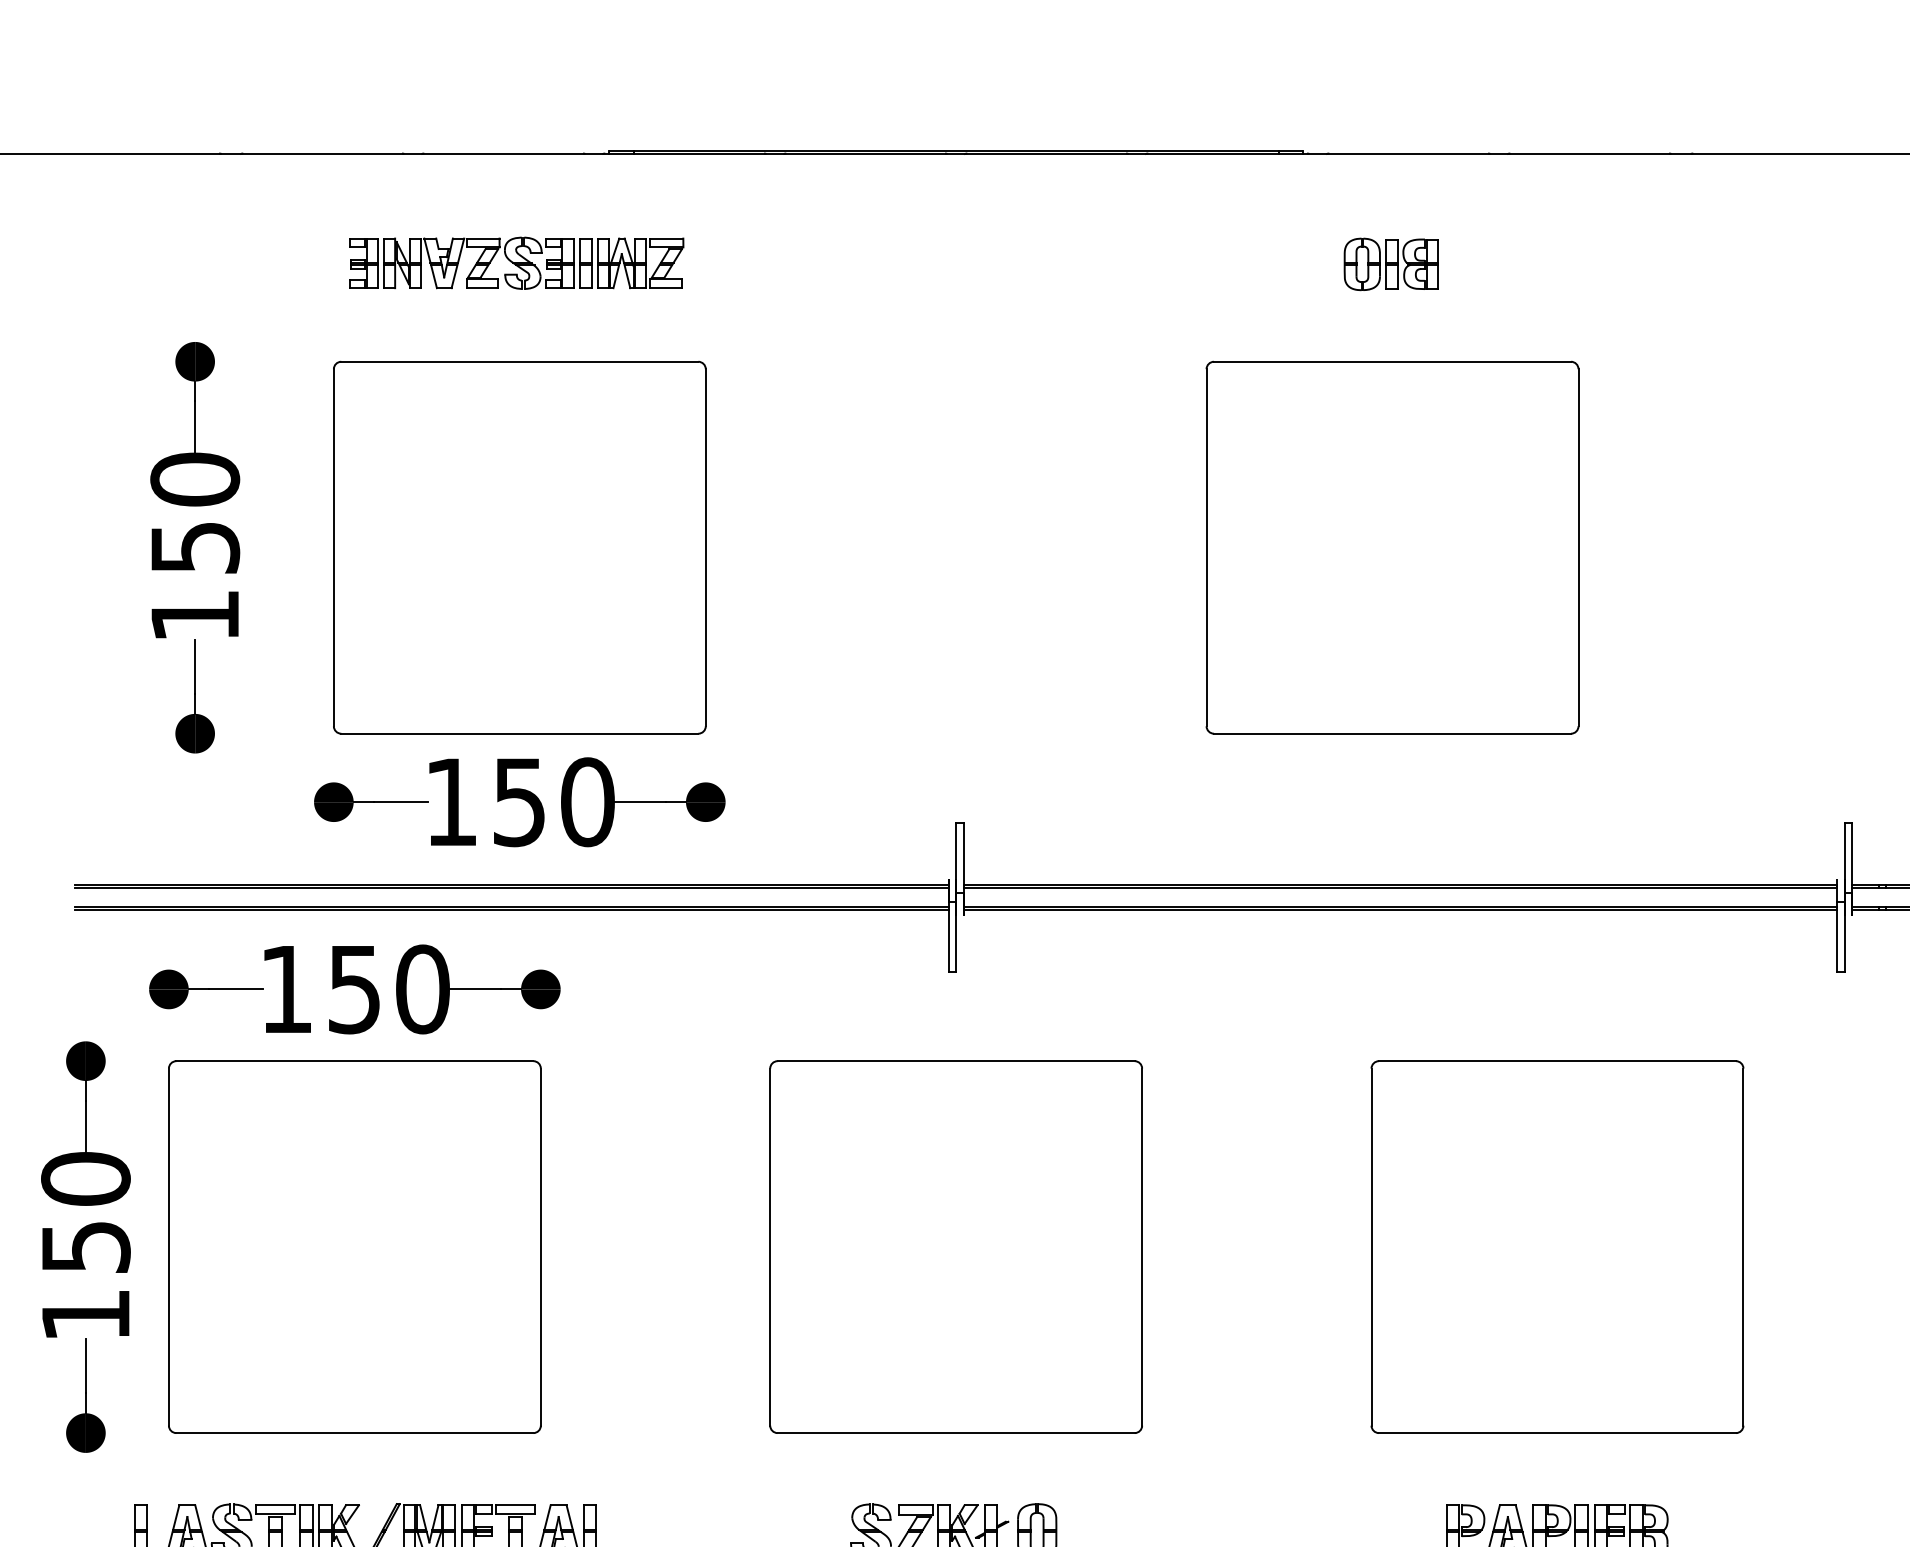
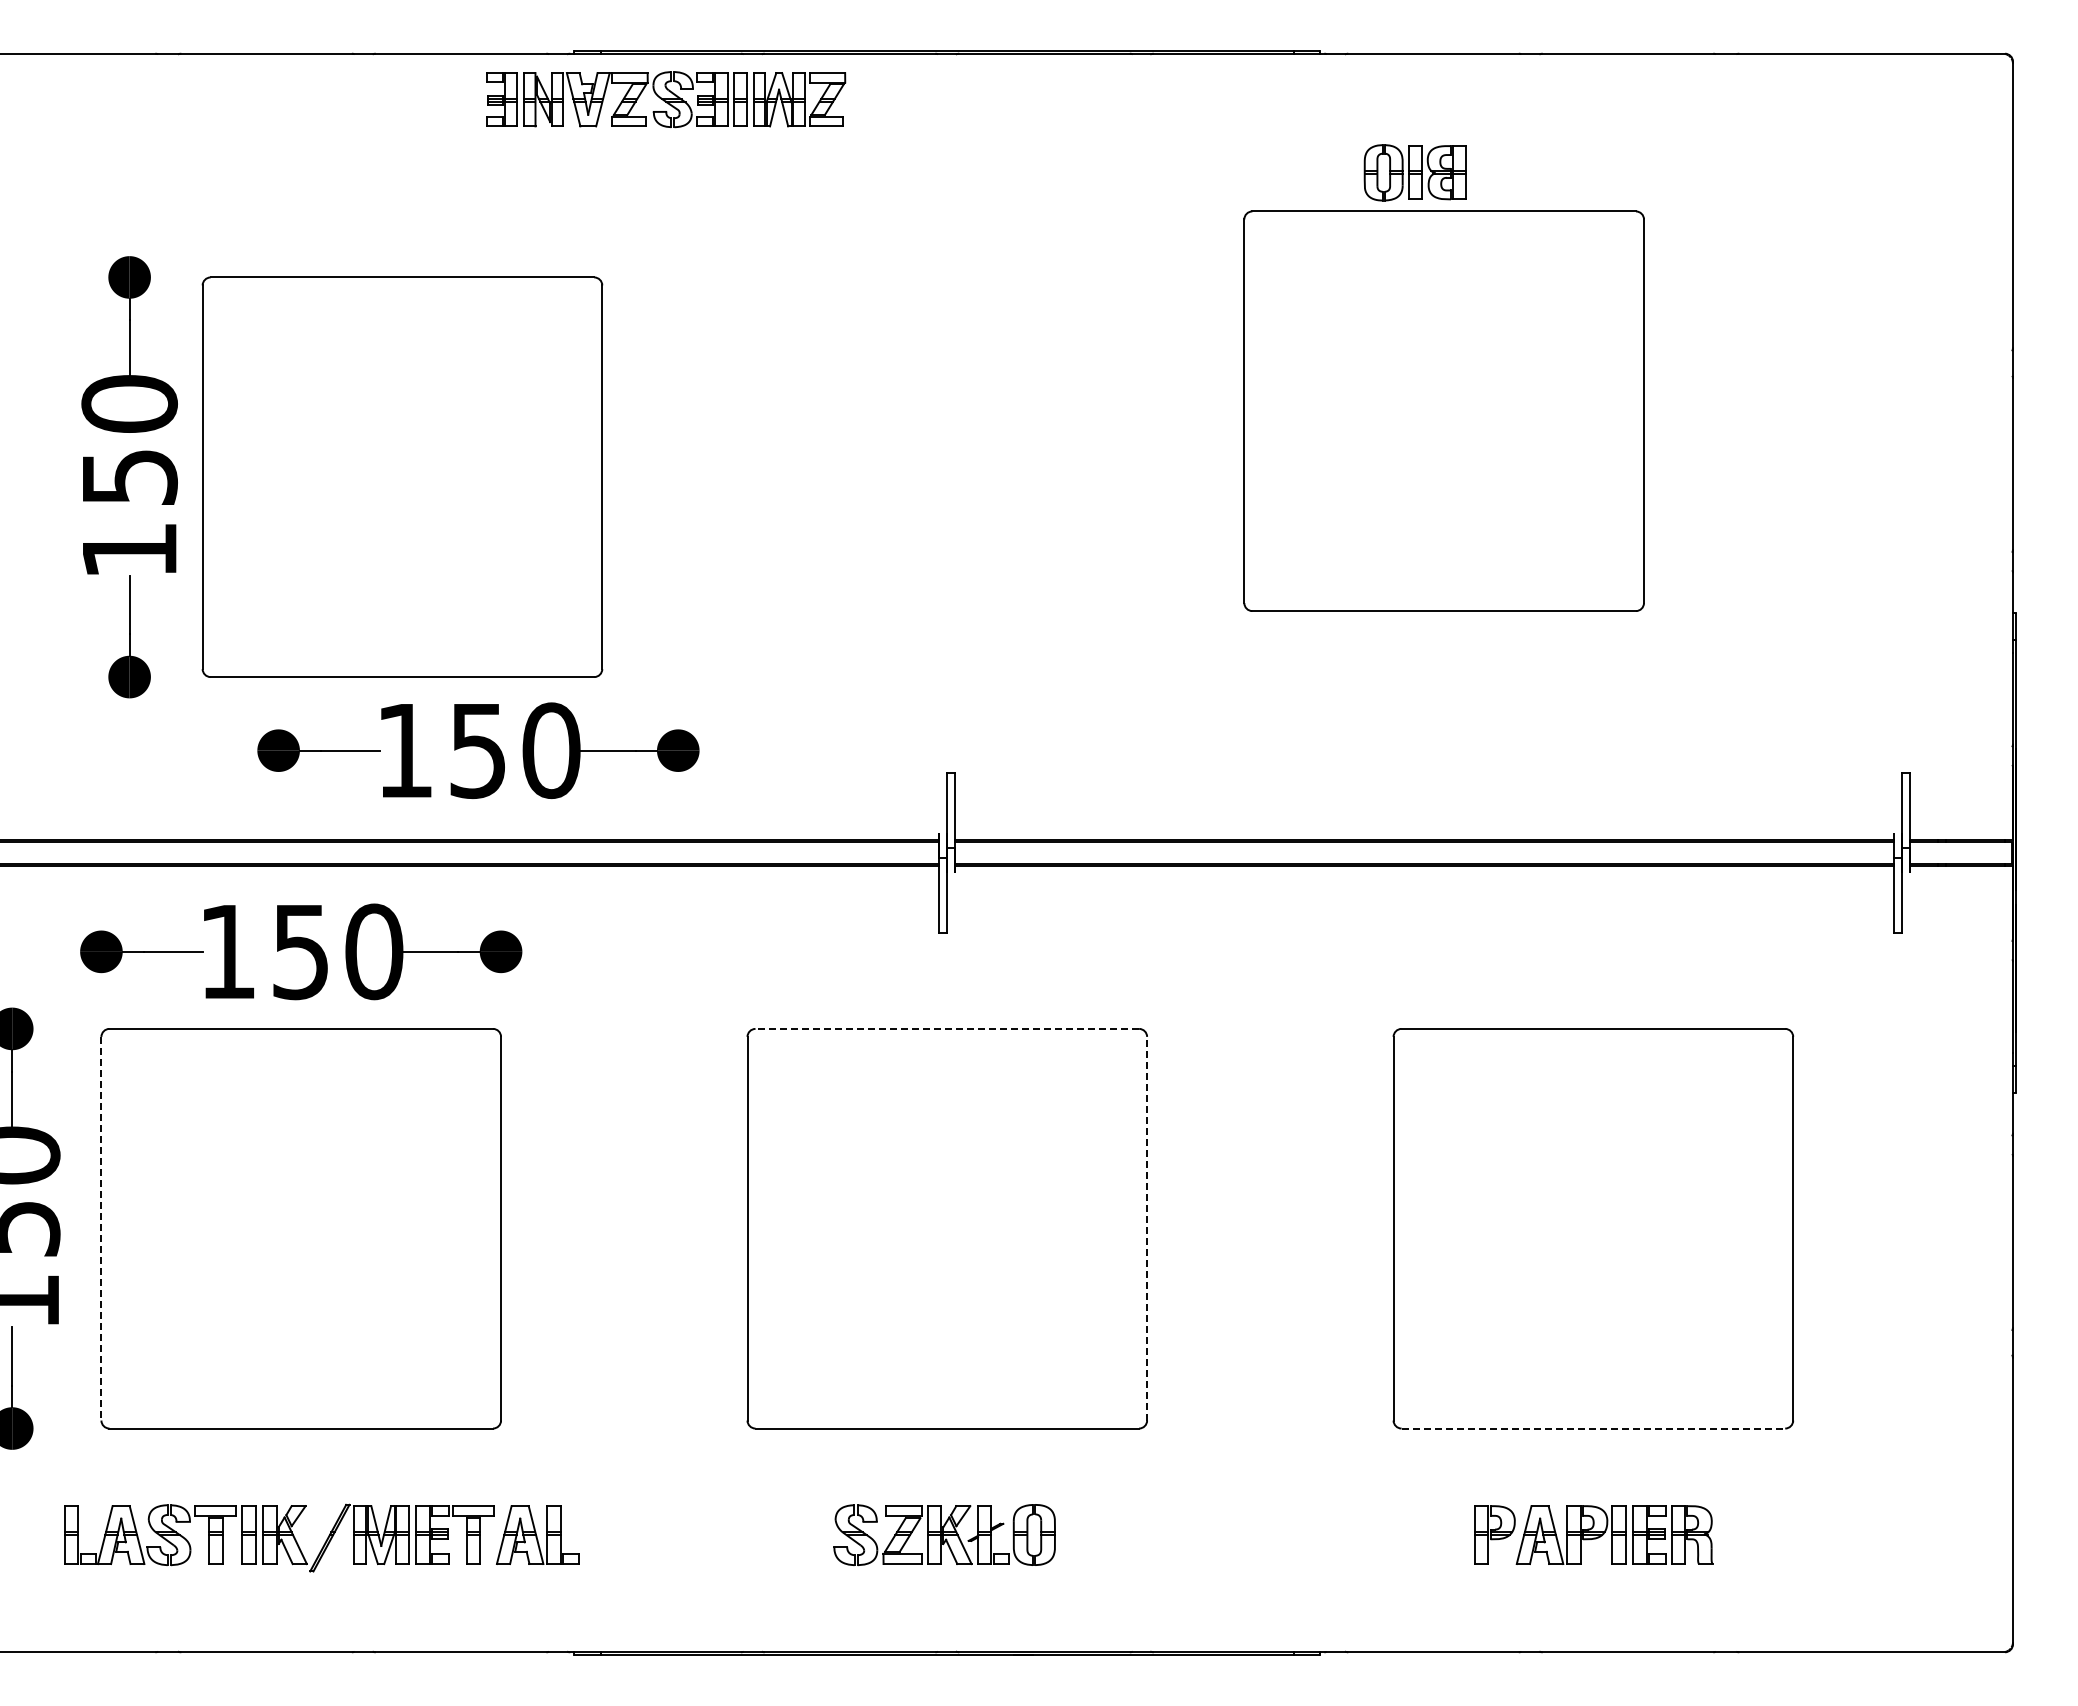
part: (517, 263) -> (666, 99), moved
part: (519, 547) -> (402, 476), moved
part: (1391, 547) -> (1443, 410), moved
line: (956, 1060) -> (947, 1028), solid -> dashed
line: (168, 1246) -> (101, 1228), solid -> dashed
line: (1142, 1246) -> (1147, 1228), solid -> dashed
line: (1557, 1433) -> (1593, 1428), solid -> dashed

